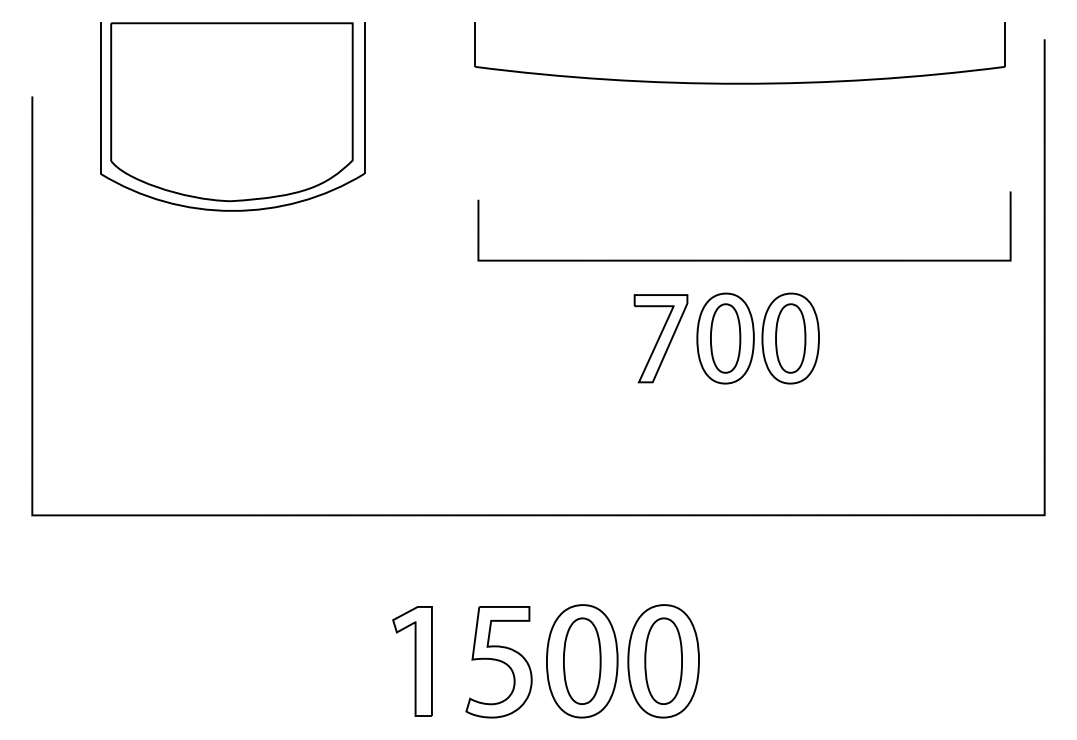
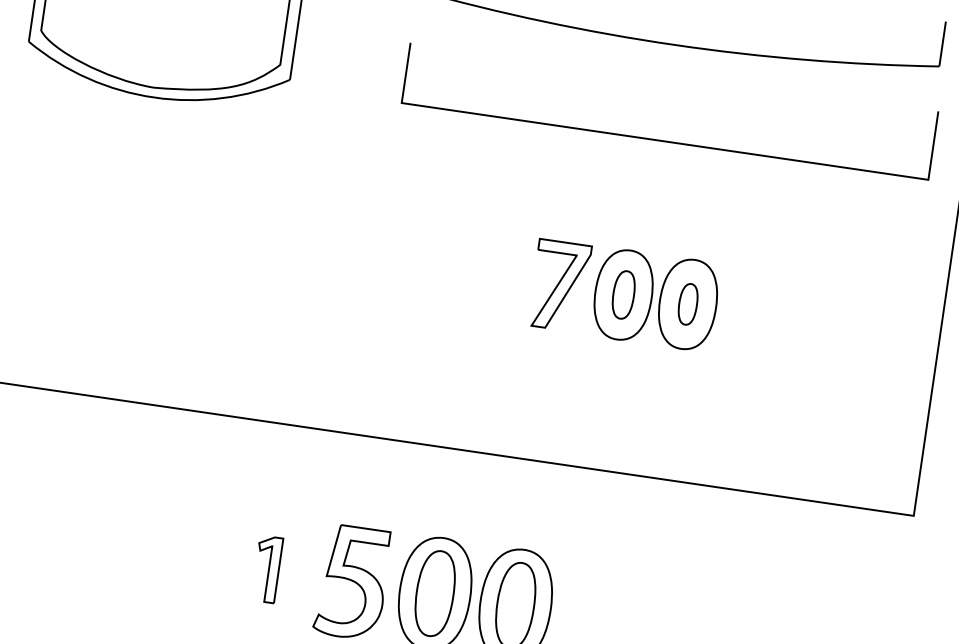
curve: (744, 259) -> (665, 140), moved
part: (725, 338) -> (623, 294), size x0.7
part: (790, 338) -> (687, 304), size x0.6
part: (412, 661) -> (267, 569), size x0.6

